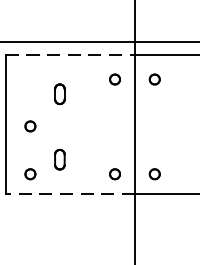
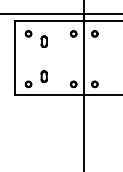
line: (71, 54) -> (50, 20), dashed -> solid
part: (30, 125) -> (28, 33), moved
line: (69, 195) -> (49, 95), dashed -> solid

